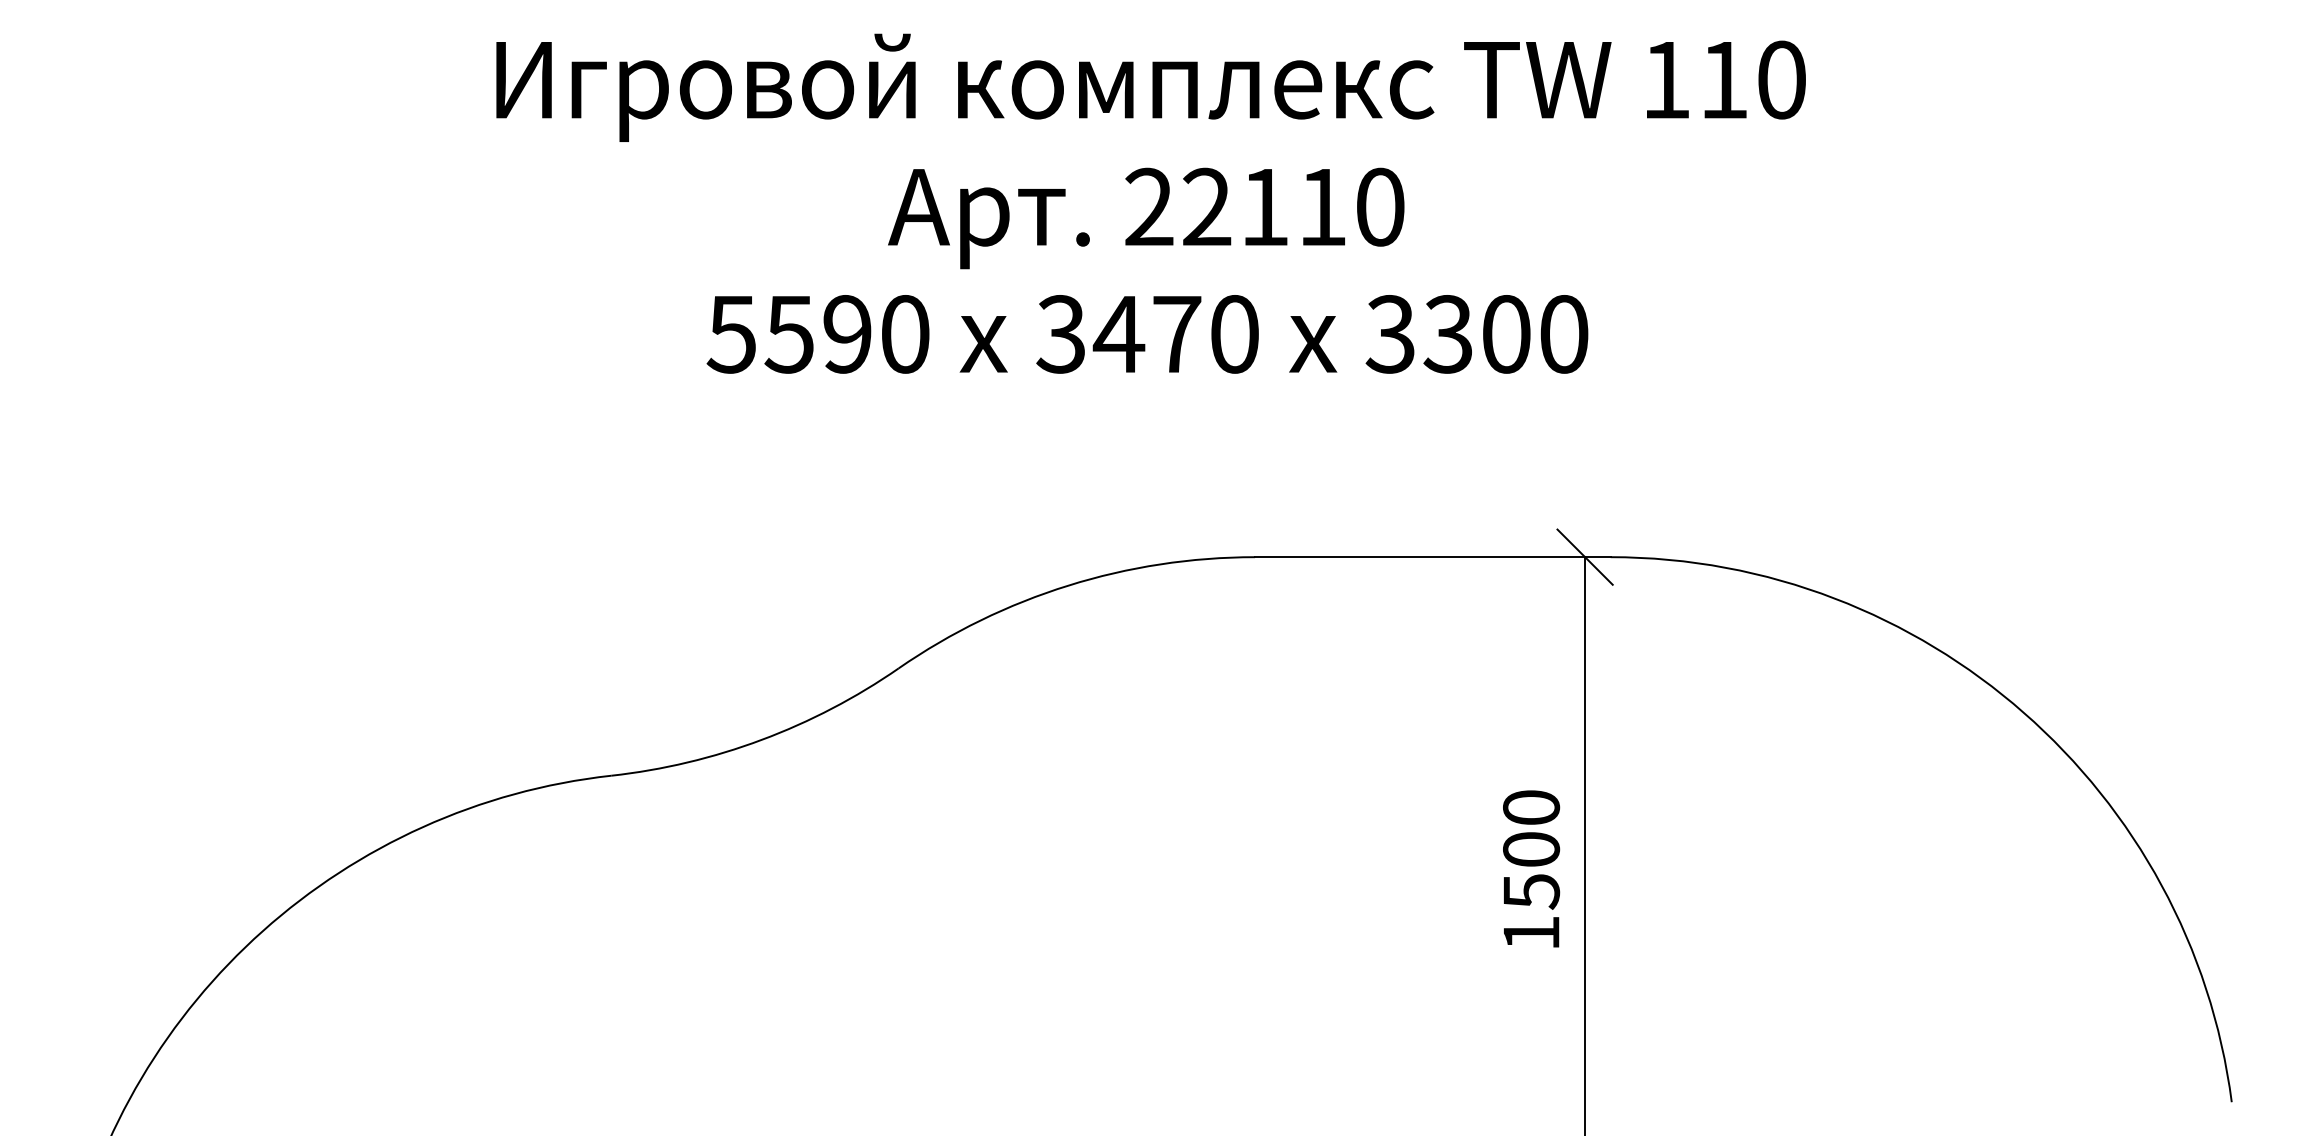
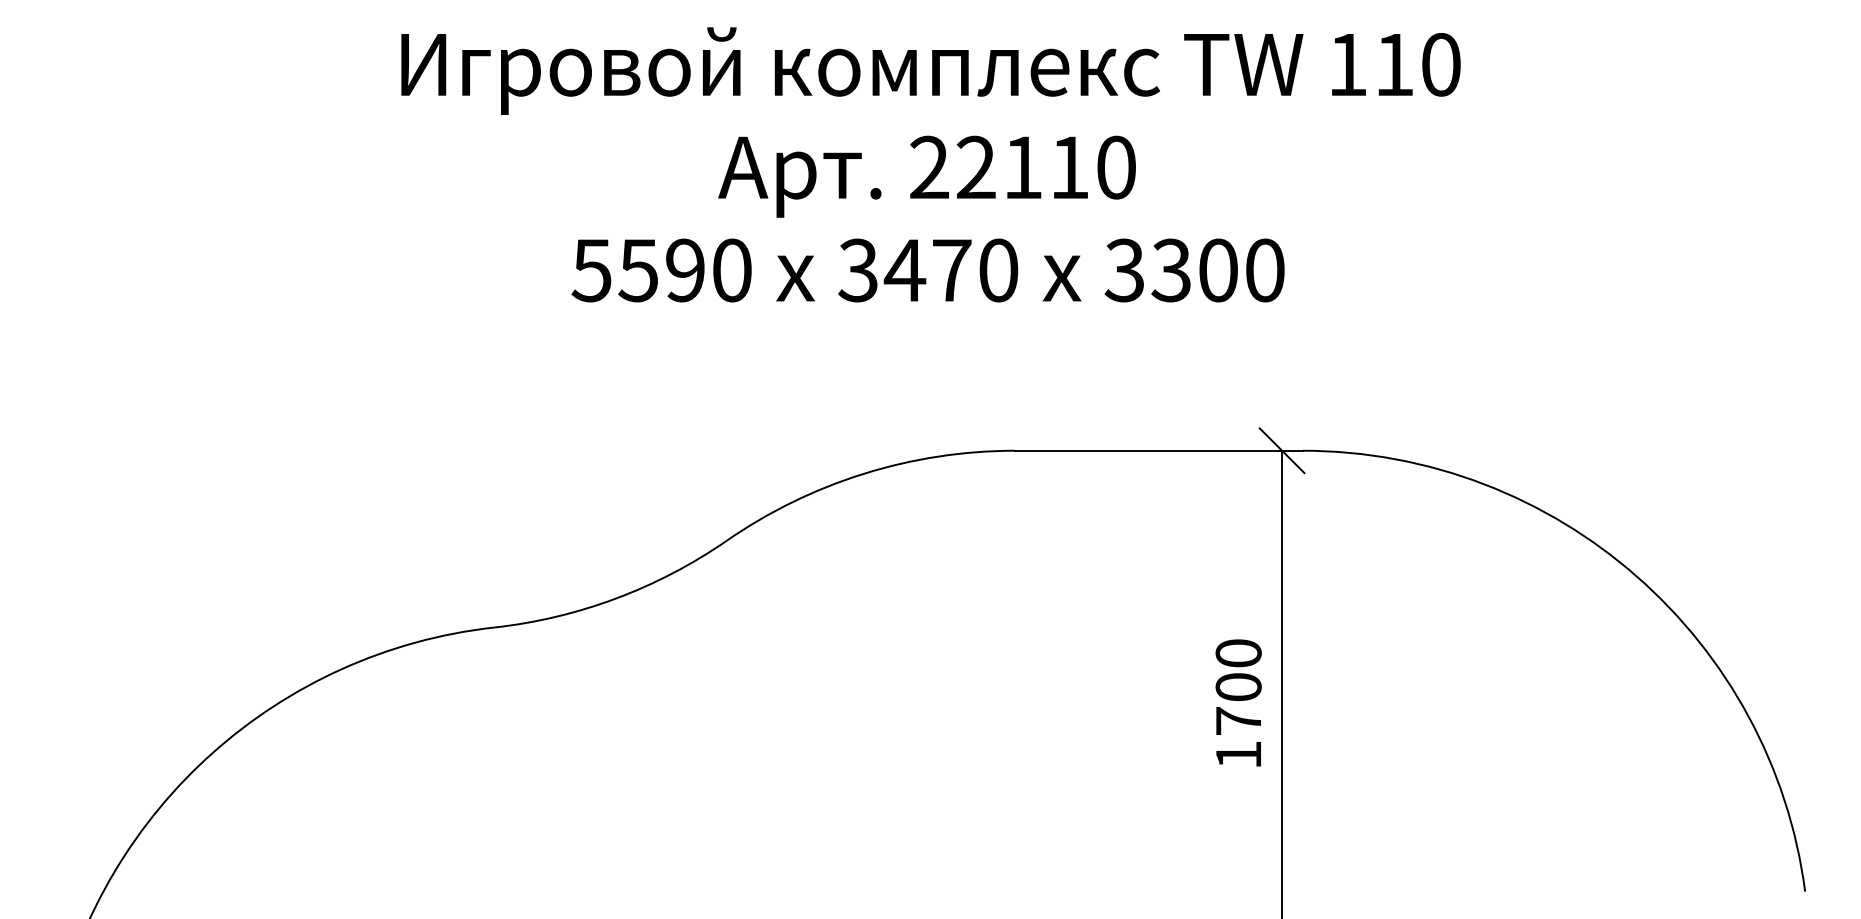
text: (1531, 891) -> (1238, 721), 1500 -> 1700

